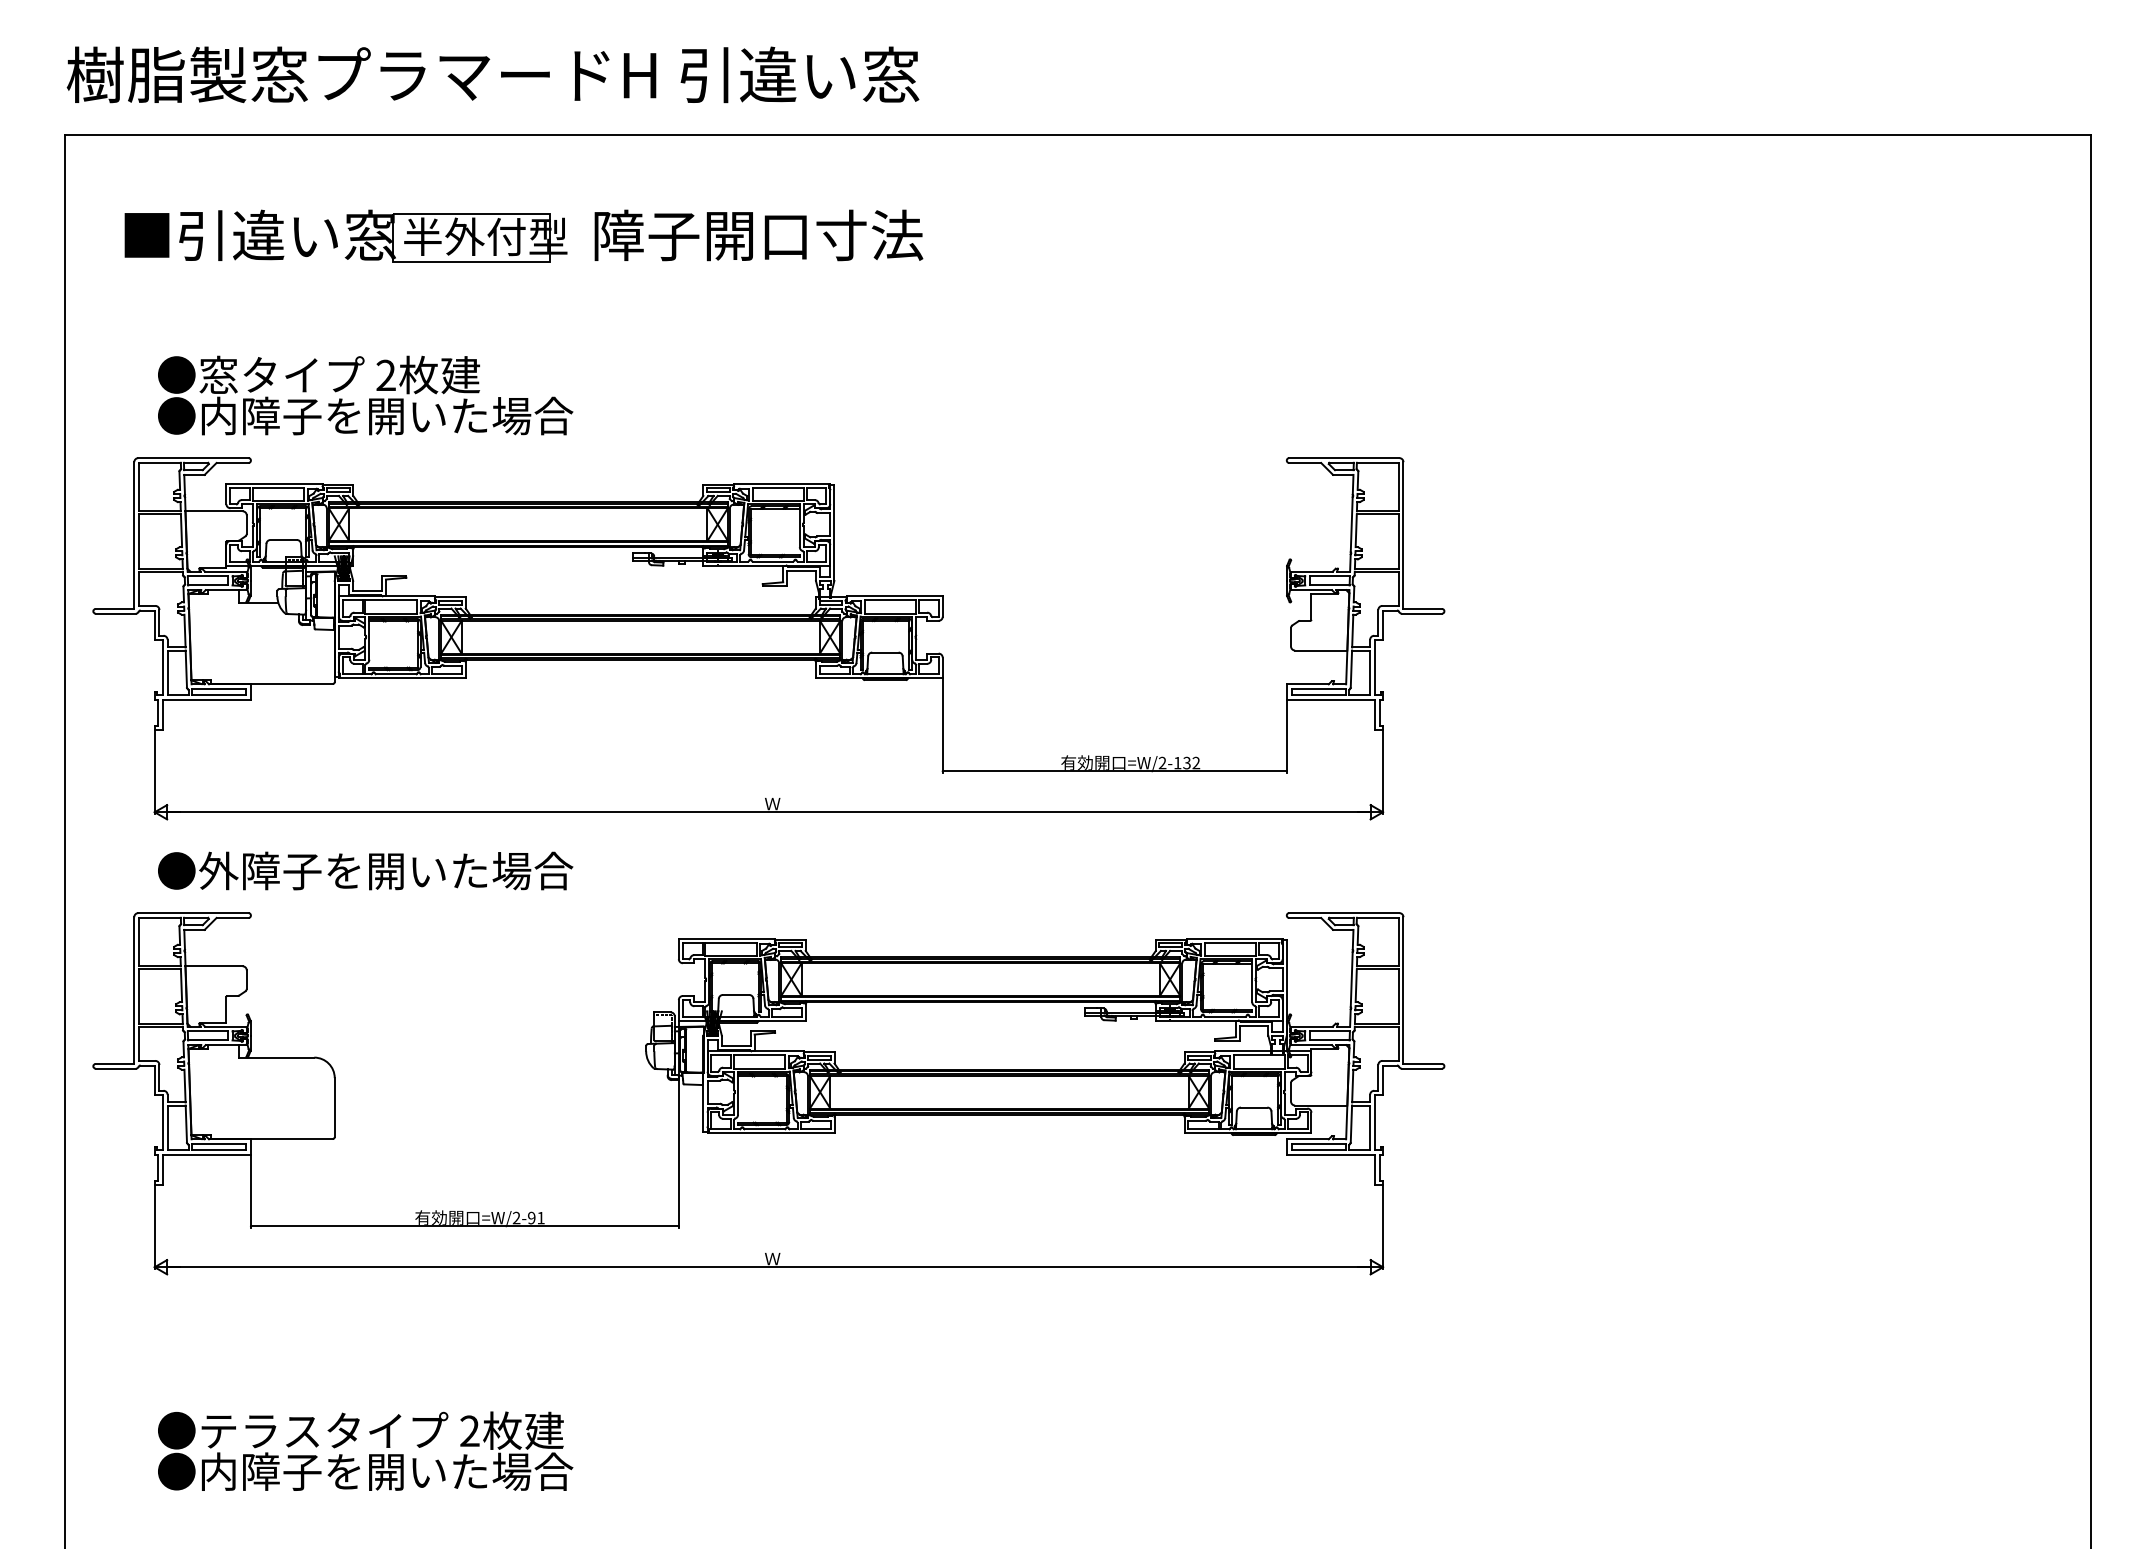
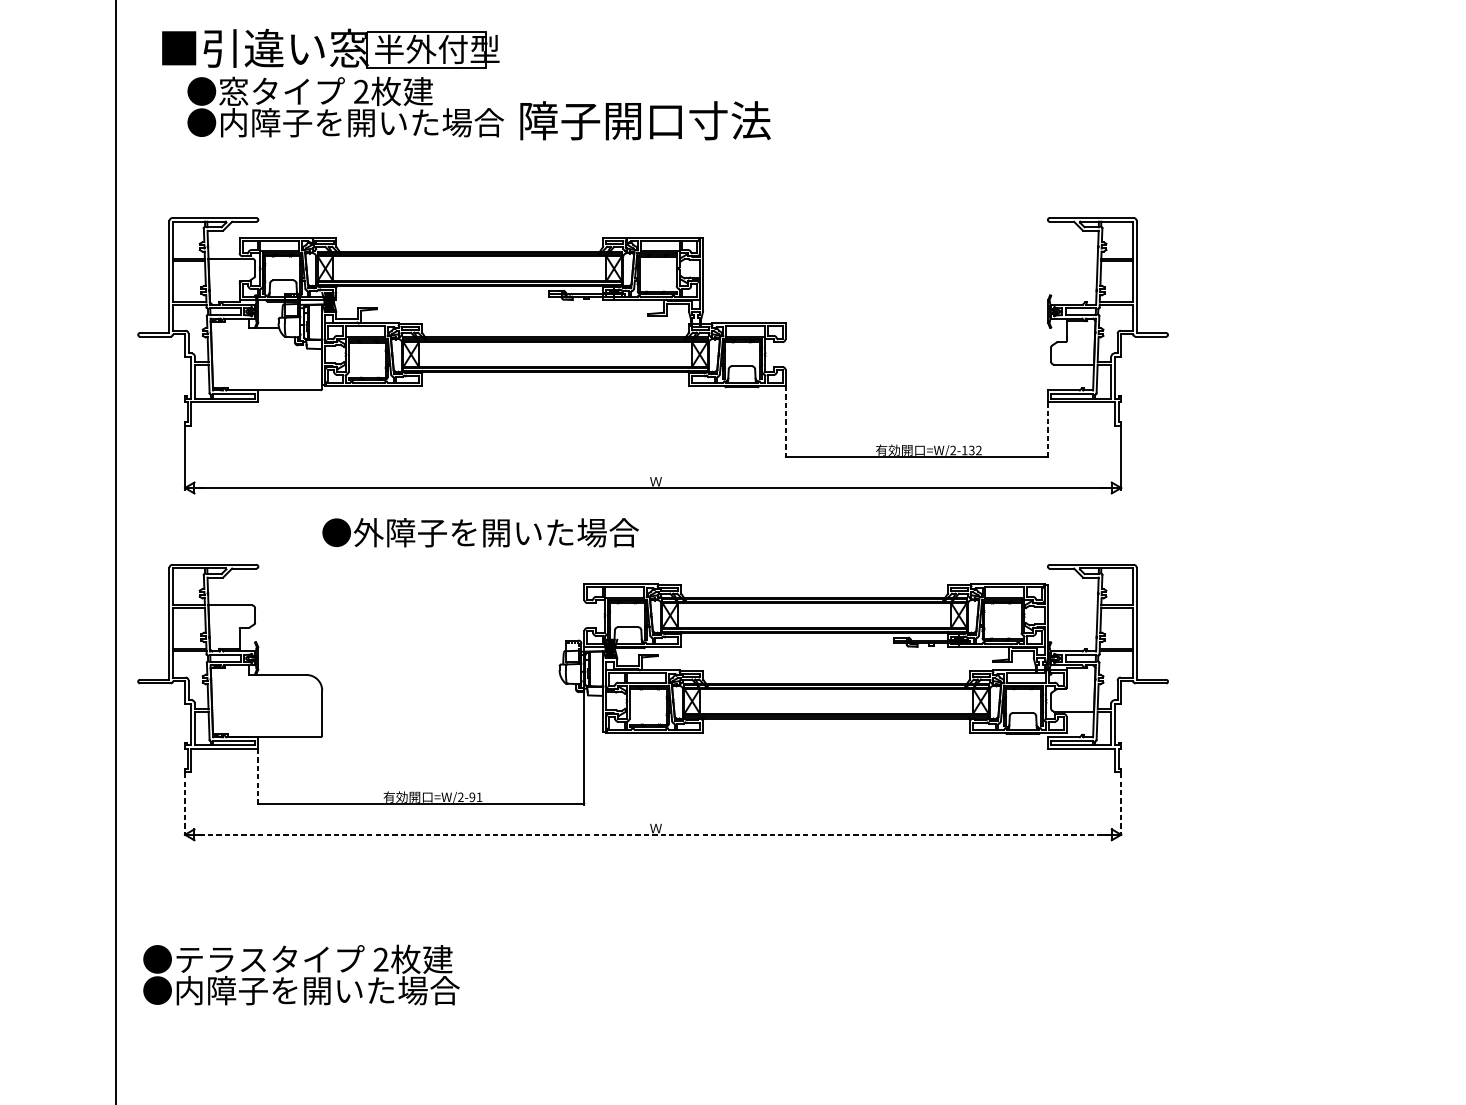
text: (758, 235) -> (645, 120), moved
text: (365, 395) -> (345, 107), moved
line: (942, 725) -> (785, 421), solid -> dashed
line: (1286, 736) -> (1047, 430), solid -> dashed
text: (365, 870) -> (480, 532), moved
line: (250, 1191) -> (258, 777), solid -> dashed
line: (154, 1228) -> (184, 805), solid -> dashed
line: (1383, 1228) -> (1121, 805), solid -> dashed
line: (768, 1267) -> (652, 834), solid -> dashed
text: (365, 1450) -> (301, 974), moved

